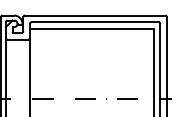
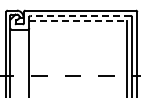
line: (94, 21) -> (80, 15), solid -> dashed
line: (92, 29) -> (78, 21), solid -> dashed

